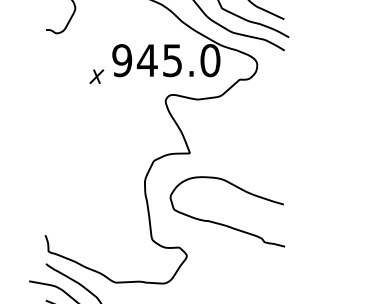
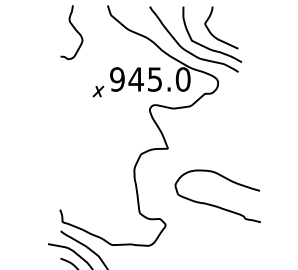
curve: (221, 222) -> (213, 204), moved

